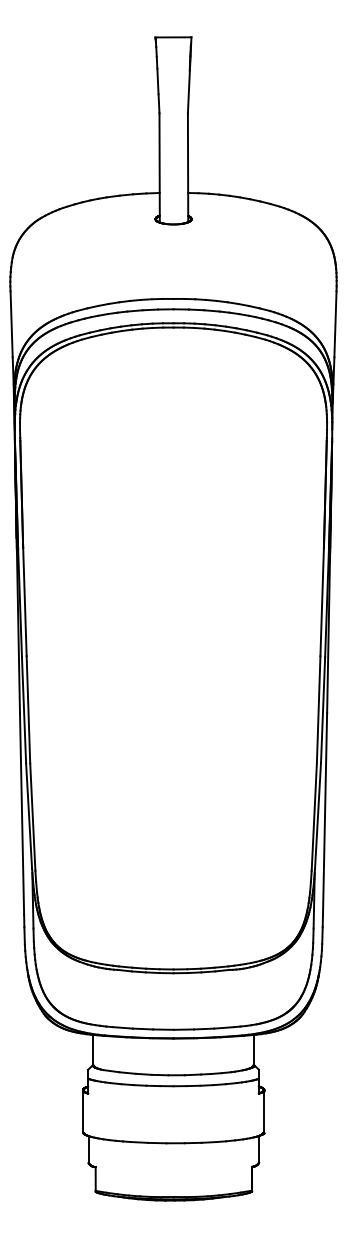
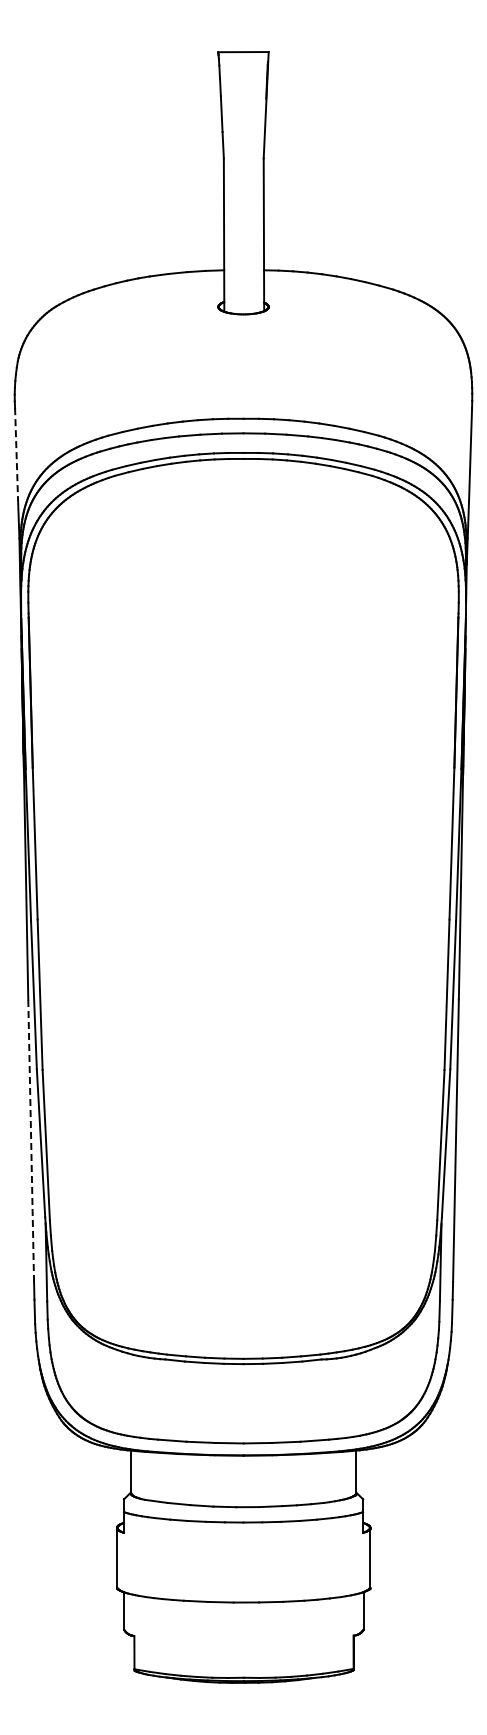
line: (11, 324) -> (16, 454), solid -> dashed
line: (22, 813) -> (31, 1140), solid -> dashed

